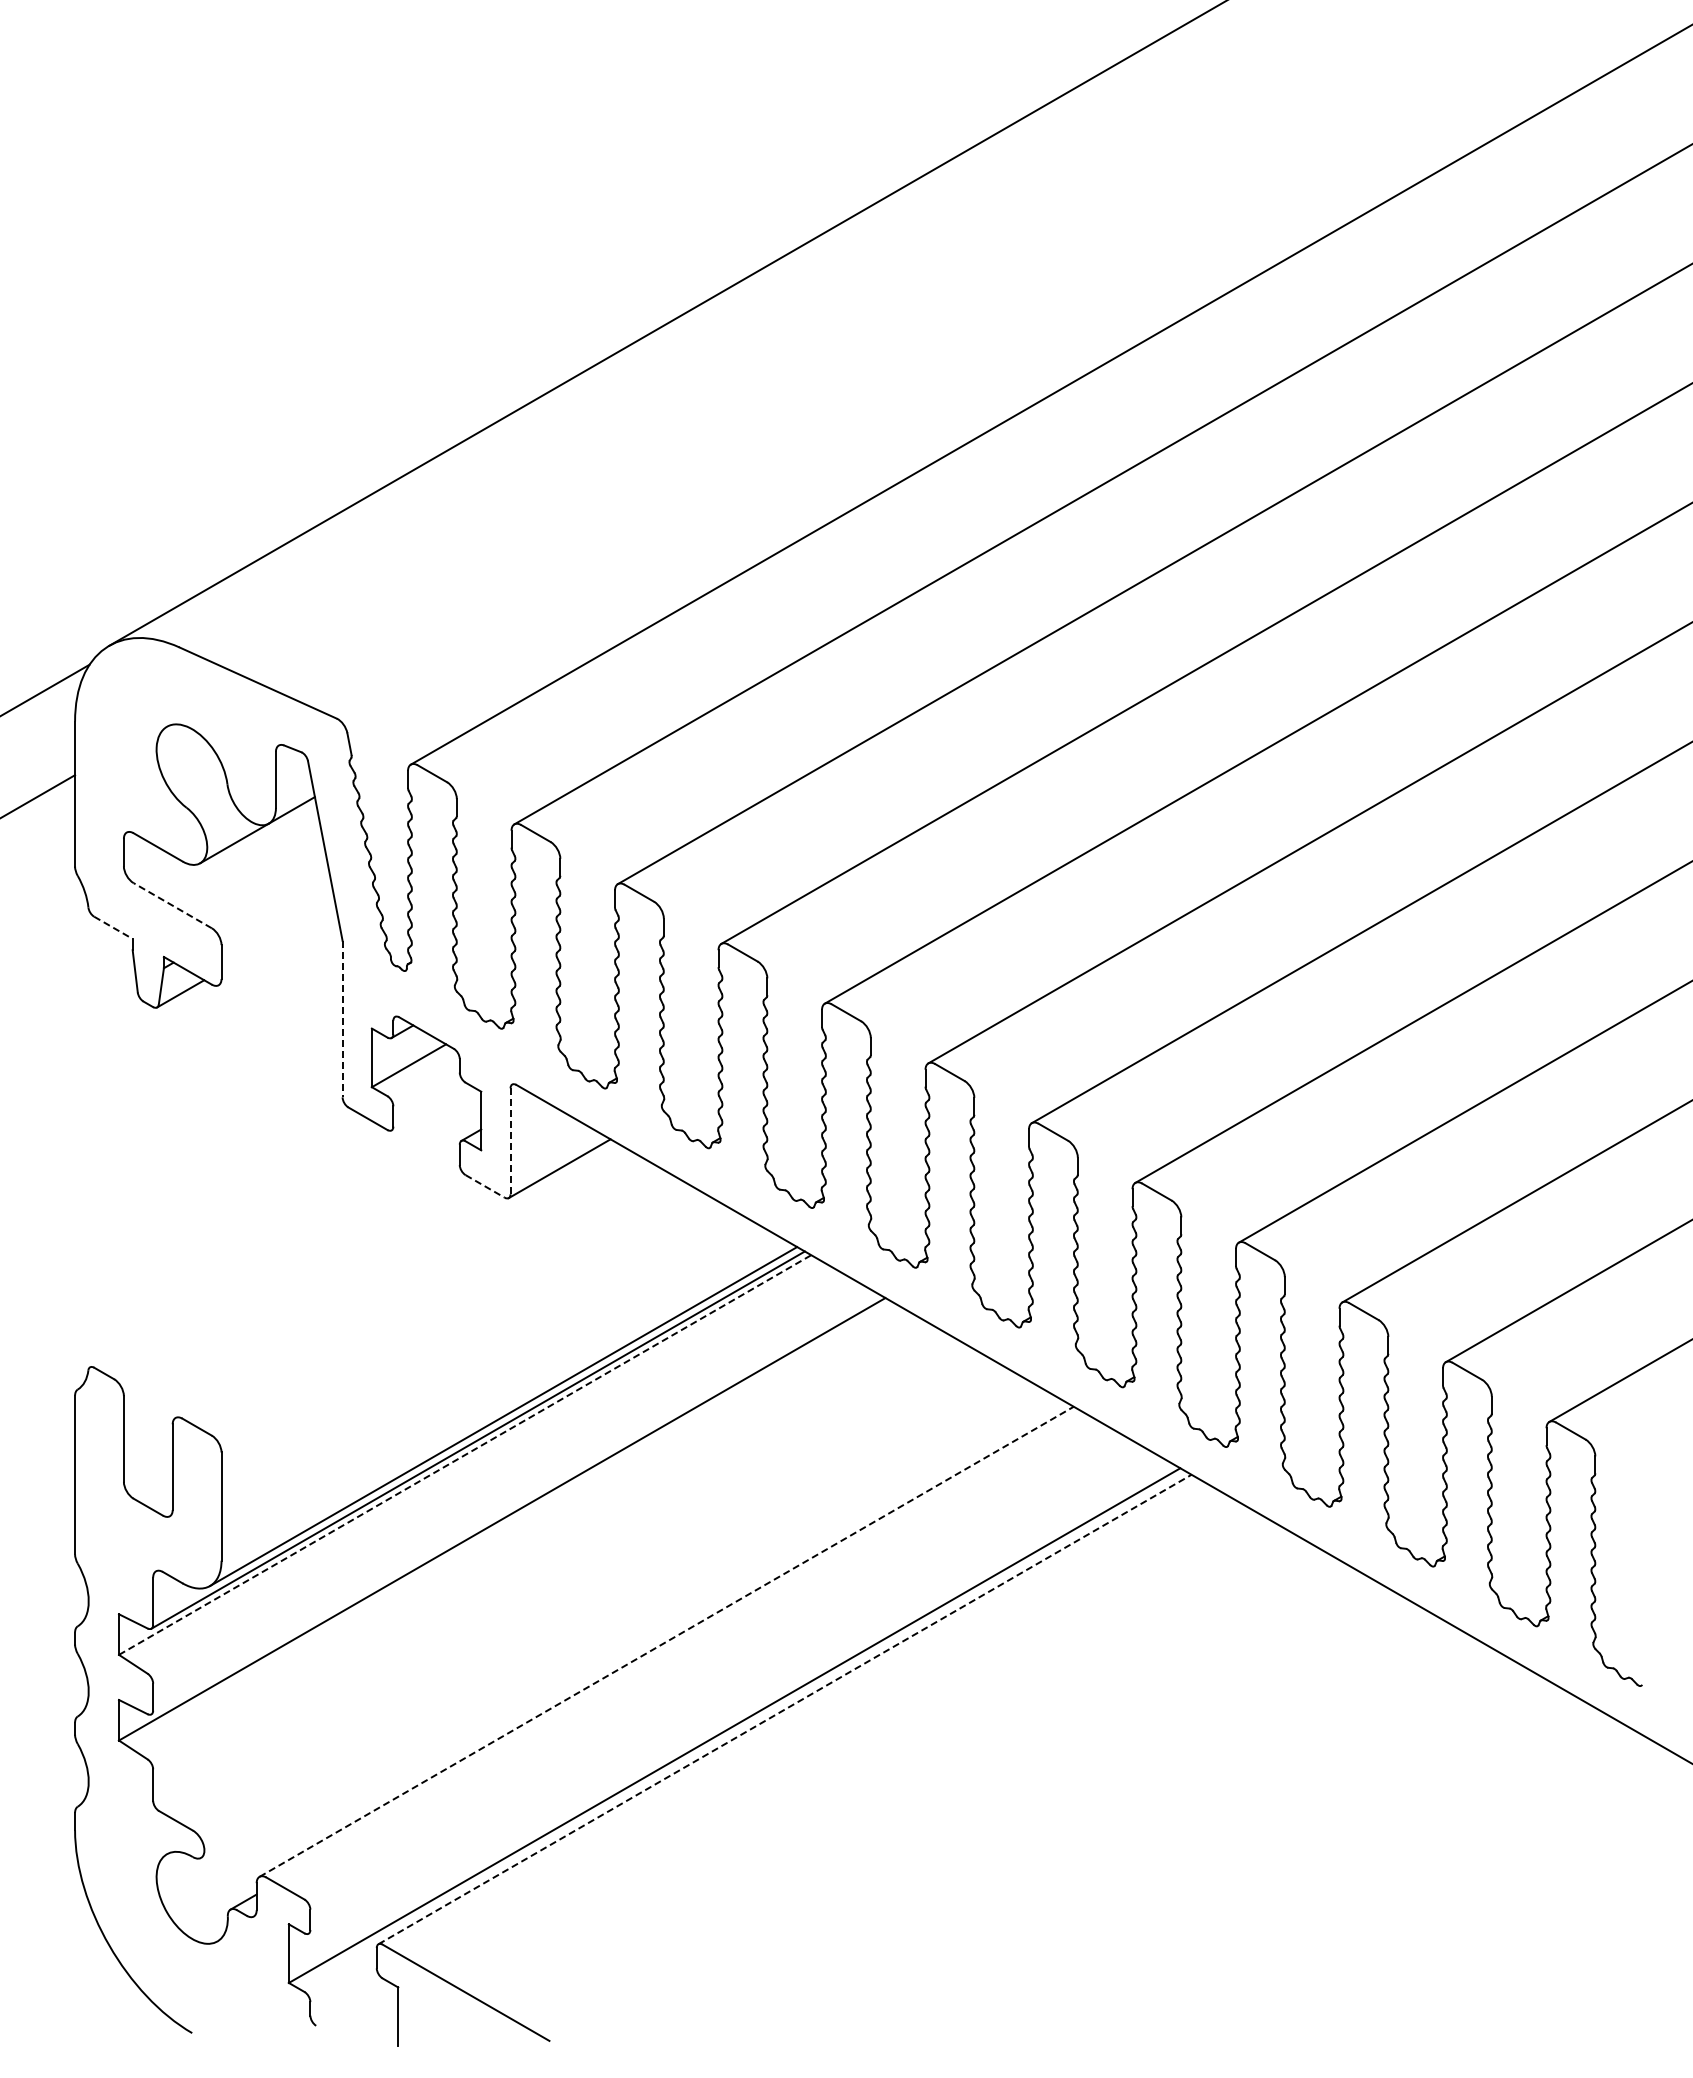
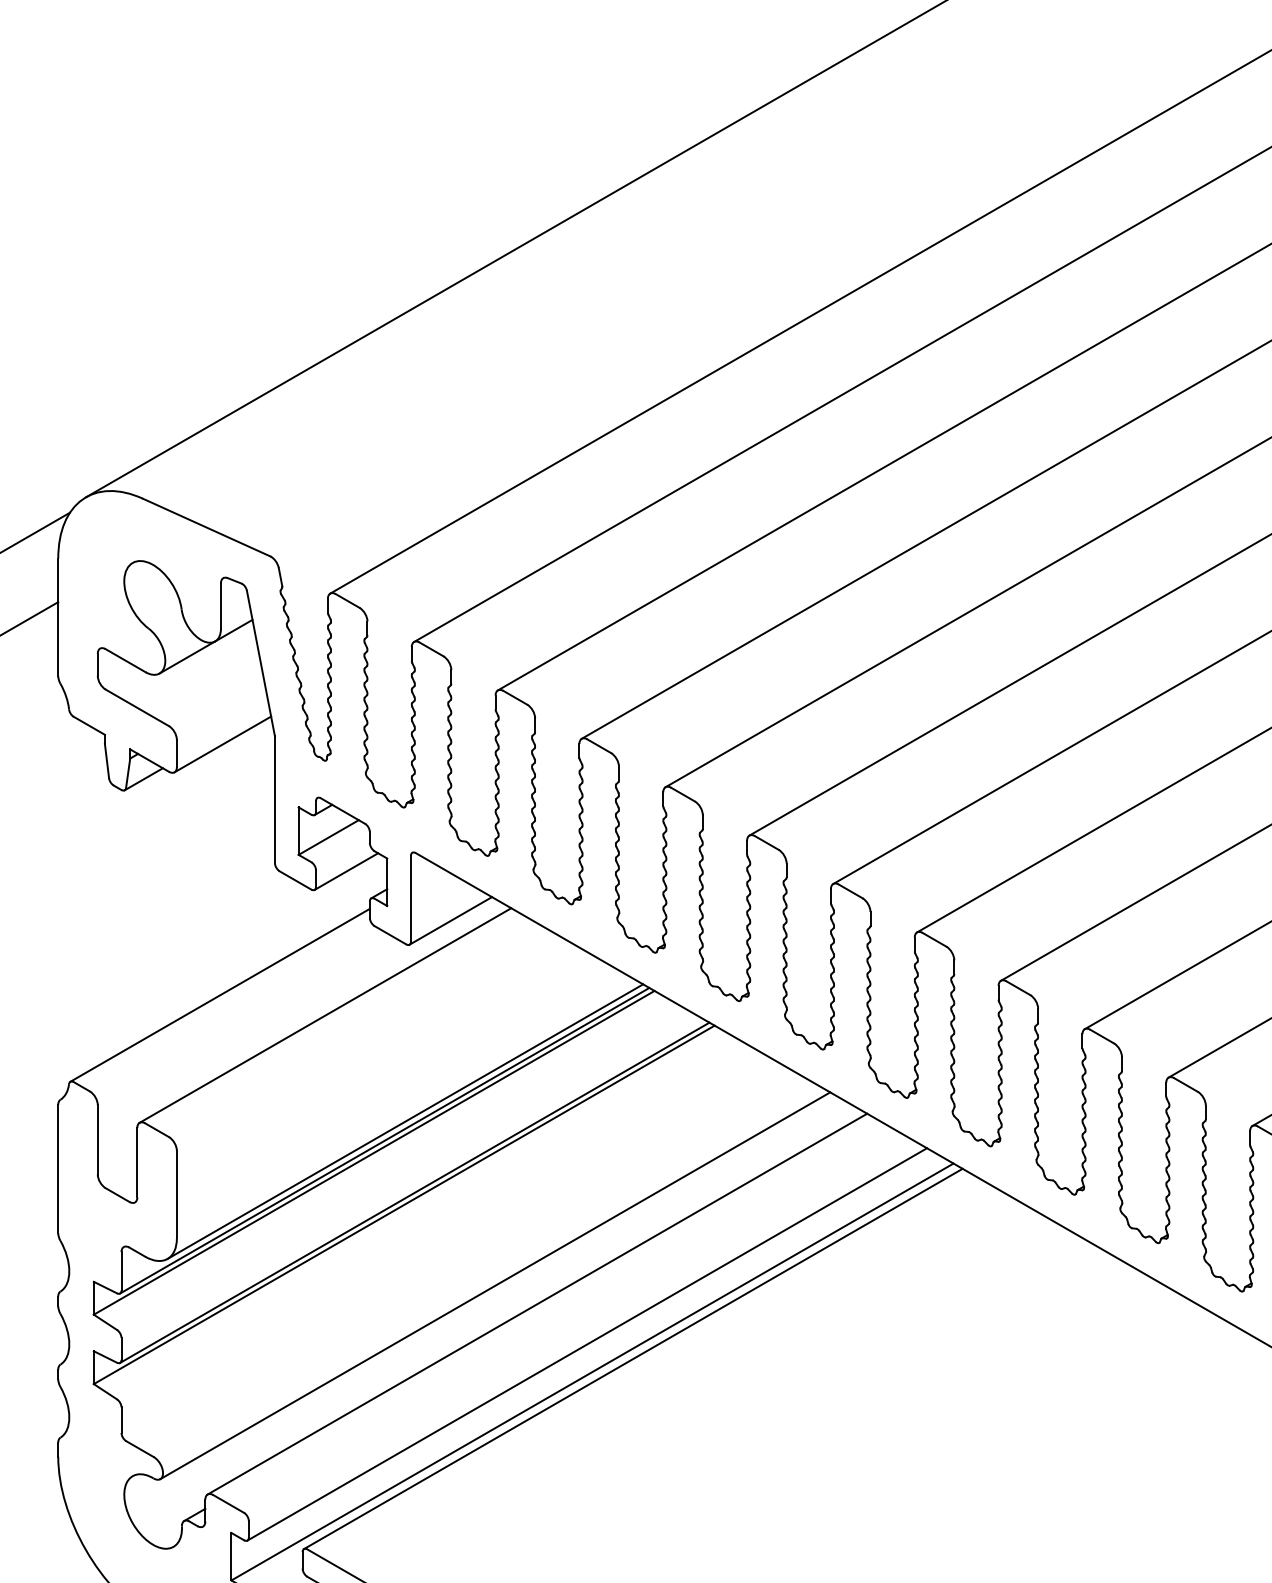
line: (172, 905) -> (137, 707), dashed -> solid
line: (113, 928) -> (89, 726), dashed -> solid
line: (277, 950) -> (222, 744), added
line: (342, 1019) -> (274, 800), dashed -> solid
line: (430, 1107) -> (346, 871), added
line: (510, 1141) -> (410, 898), dashed -> solid
line: (485, 1186) -> (390, 935), dashed -> solid
line: (274, 1260) -> (219, 995), added
line: (404, 1285) -> (325, 1015), added
line: (465, 1455) -> (374, 1153), dashed -> solid
line: (515, 1504) -> (414, 1192), added
line: (614, 1618) -> (495, 1285), added
line: (667, 1641) -> (538, 1303), dashed -> solid
line: (727, 1691) -> (586, 1344), added
line: (785, 1709) -> (633, 1358), dashed -> solid

